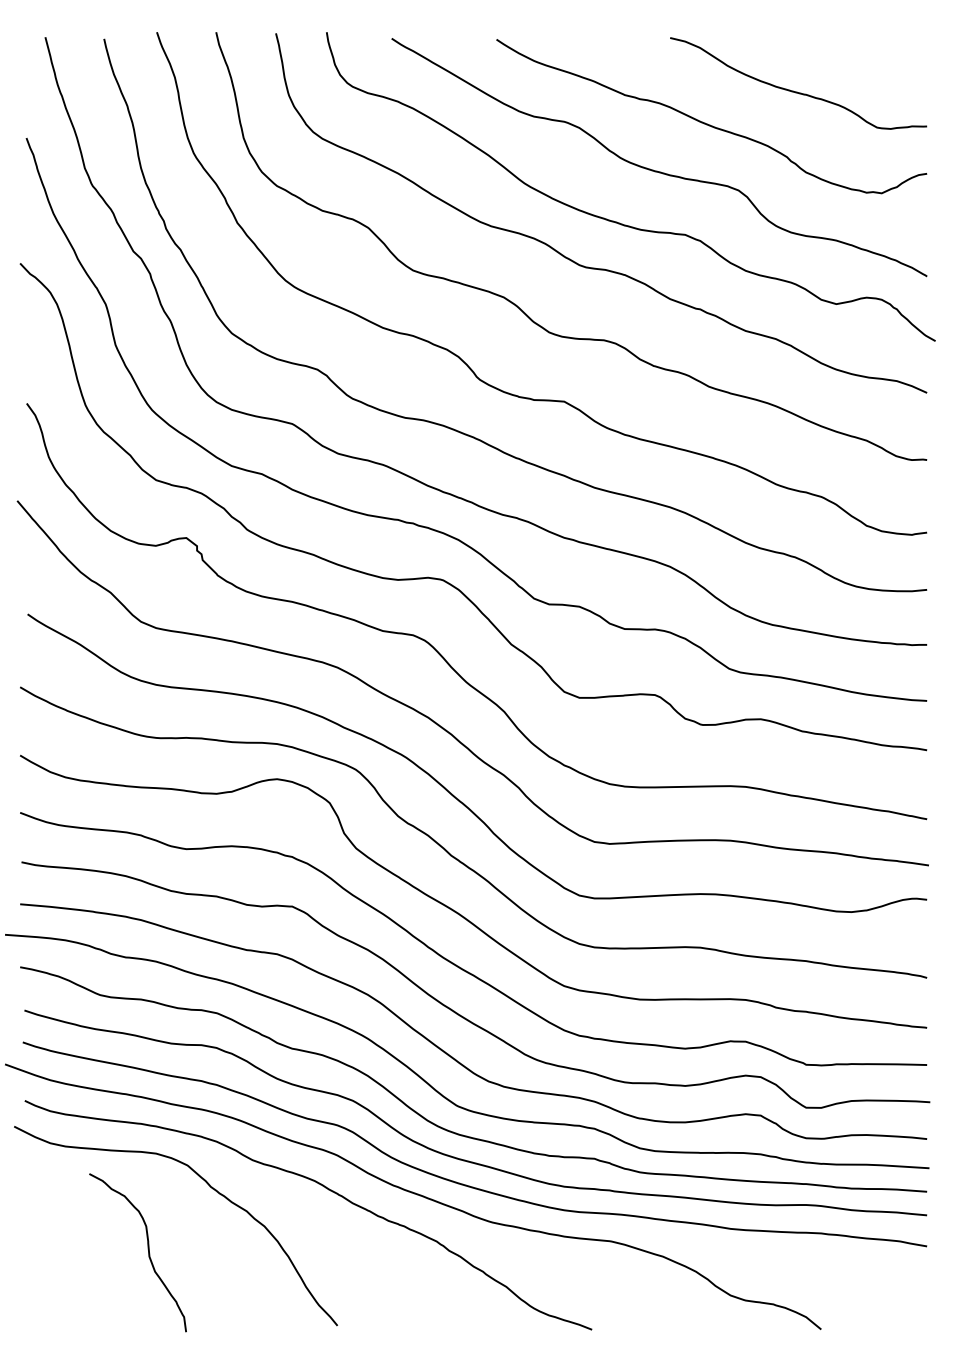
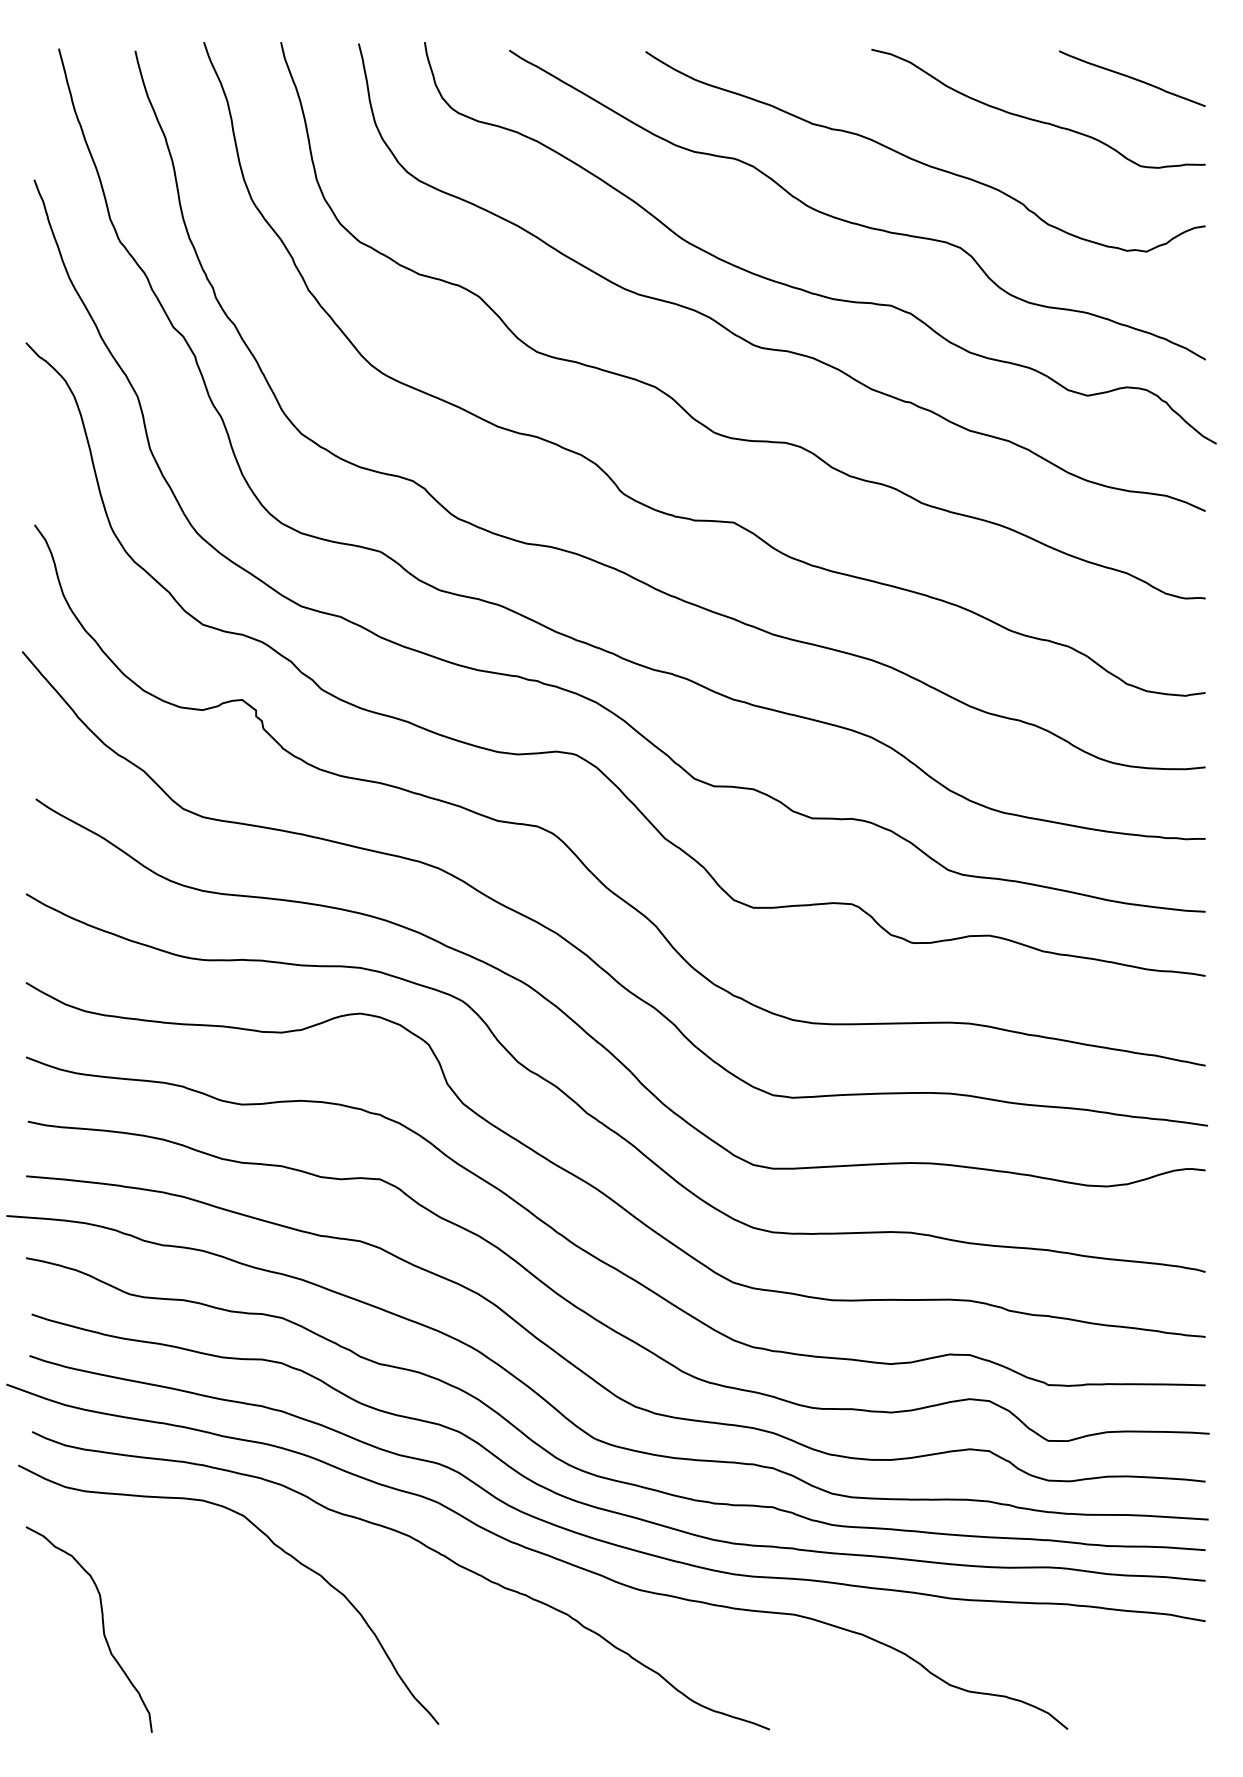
curve: (870, 60) -> (1131, 78), added
curve: (148, 1252) -> (102, 1629), moved

